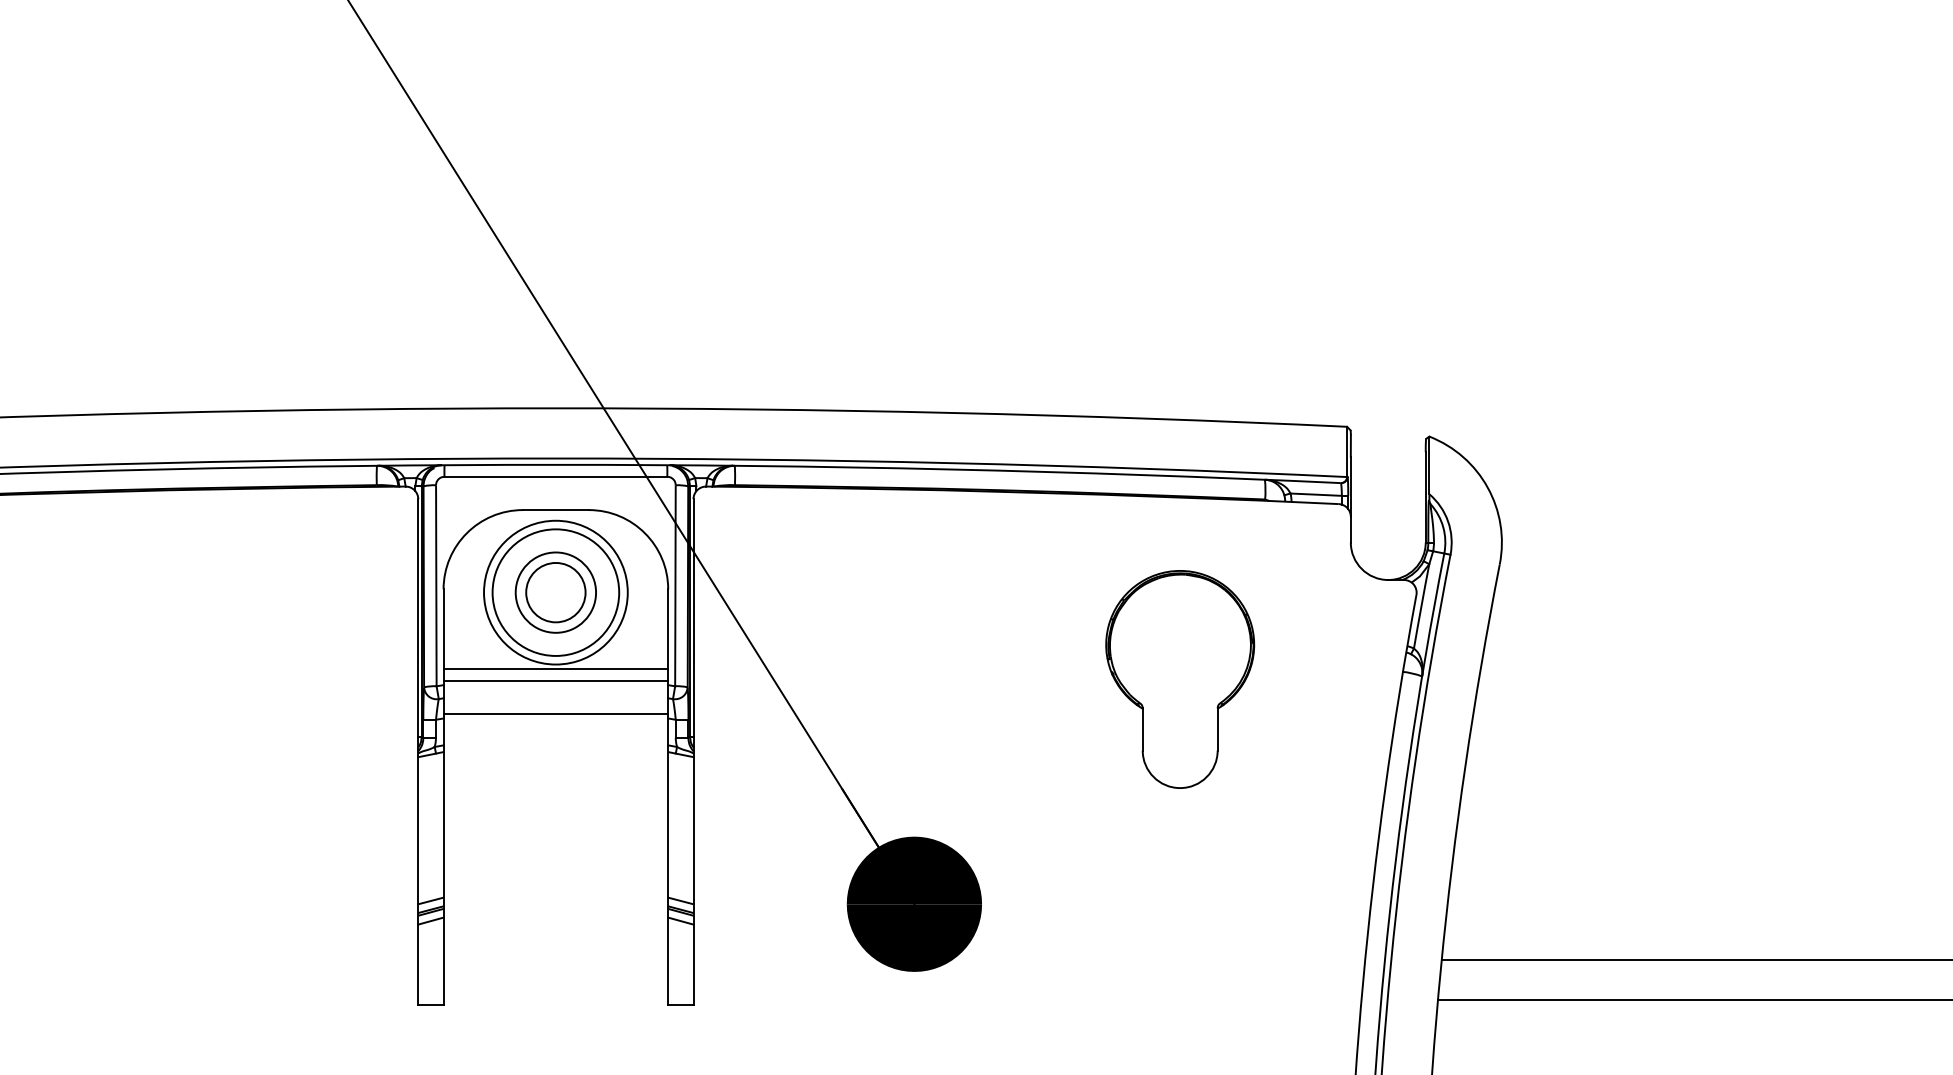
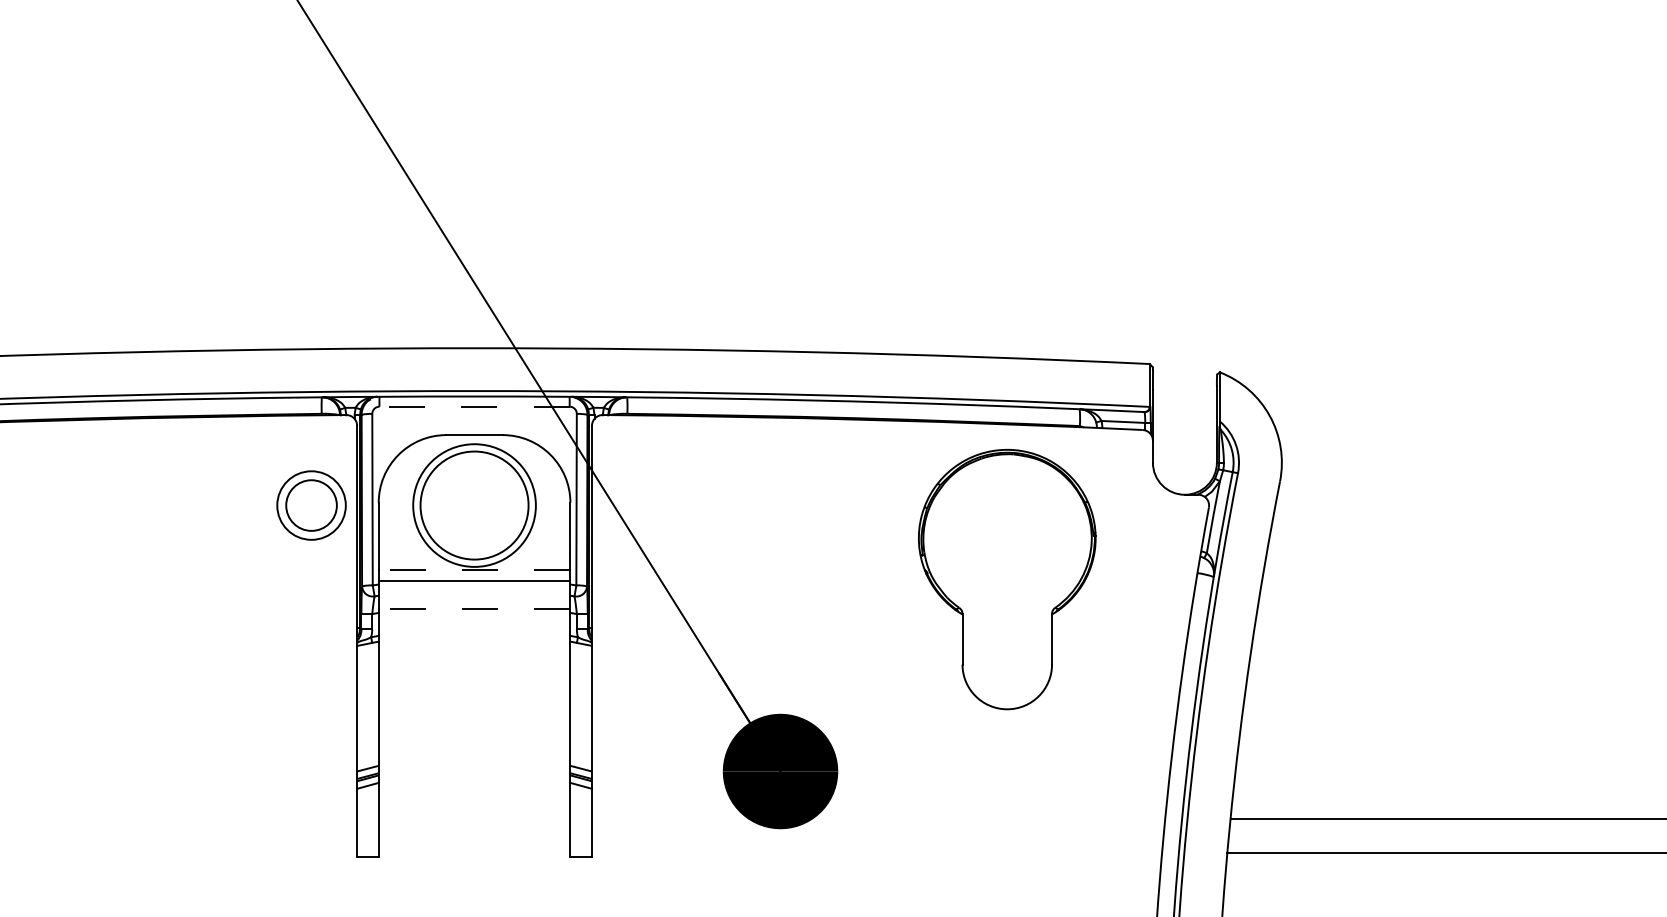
line: (555, 476) -> (474, 406), solid -> dashed
part: (555, 592) -> (311, 505), moved
line: (555, 668) -> (474, 570), solid -> dashed
part: (1180, 679) -> (1007, 579), size x1.4
line: (555, 714) -> (474, 609), solid -> dashed

